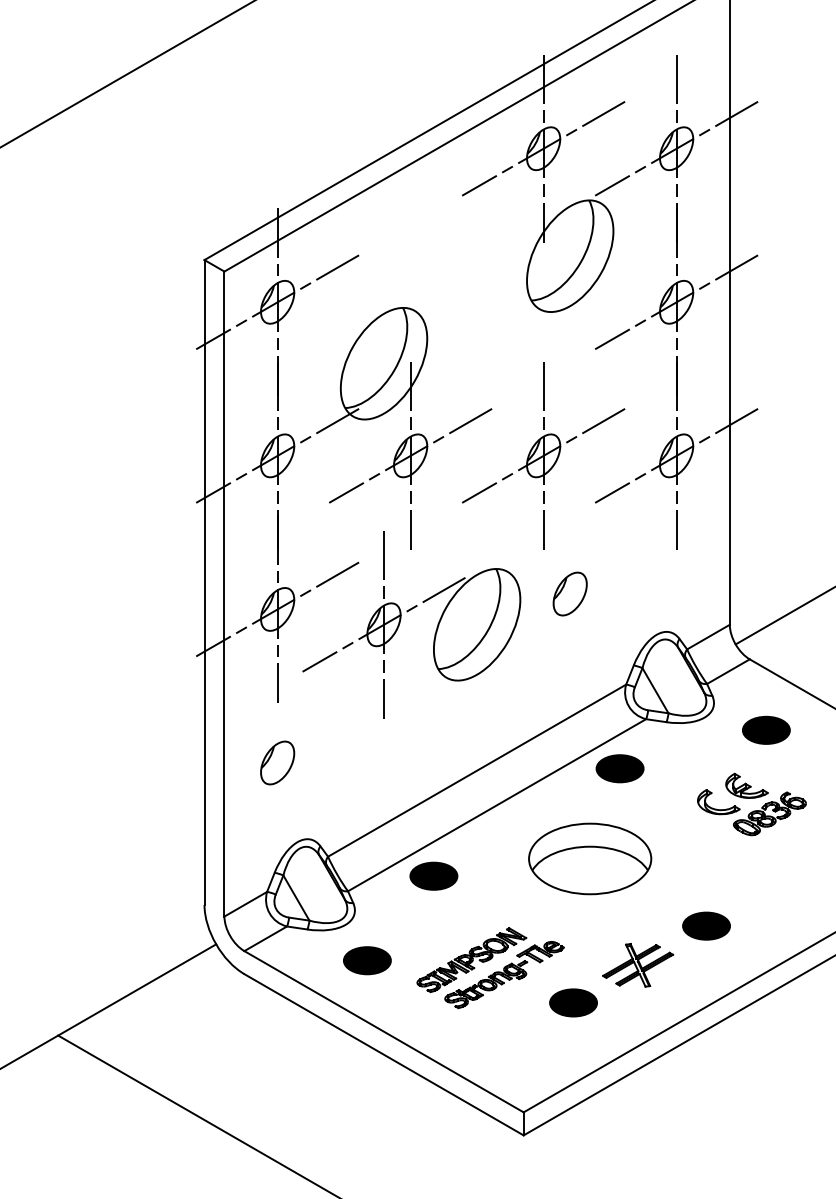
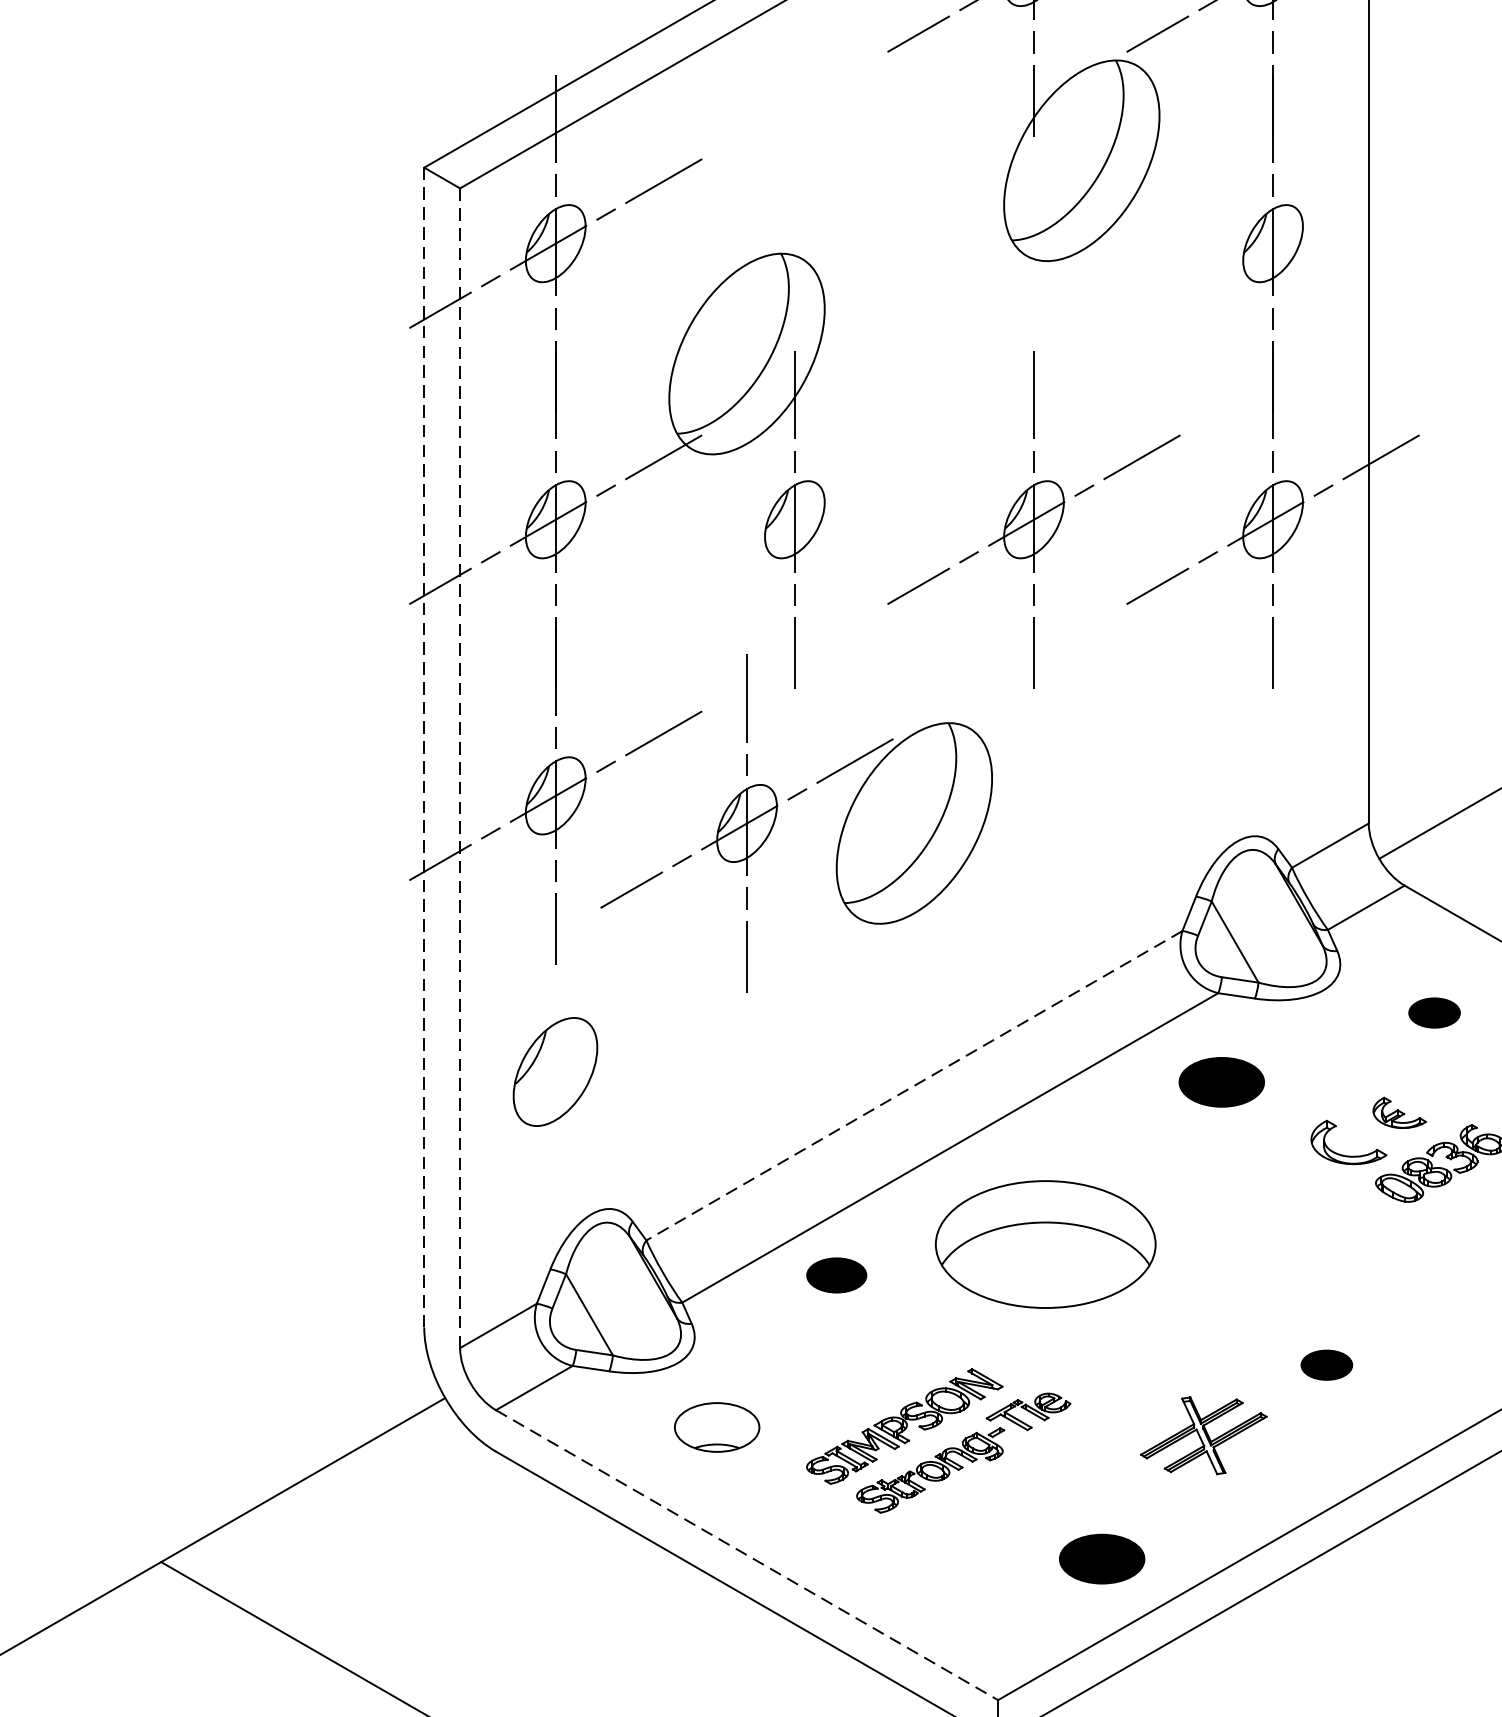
line: (676, 302) -> (1272, 243), removed
line: (410, 455) -> (794, 519), removed
line: (204, 582) -> (424, 747), solid -> dashed
part: (569, 593) -> (1080, 767), removed
line: (224, 594) -> (460, 769), solid -> dashed
part: (766, 729) -> (1434, 1011), size x0.6
part: (277, 762) -> (555, 1071), size x1.4
part: (619, 768) -> (1220, 1081), moved
line: (476, 770) -> (913, 1085), solid -> dashed
part: (746, 785) -> (1398, 1112), size x0.7
part: (590, 858) -> (1046, 1243), moved
part: (433, 875) -> (835, 1274), size x0.7
part: (706, 925) -> (1326, 1364), size x0.6
fill: (366, 960) -> (715, 1427), removed
part: (573, 1002) -> (1102, 1558), moved
line: (384, 1031) -> (747, 1554), solid -> dashed

